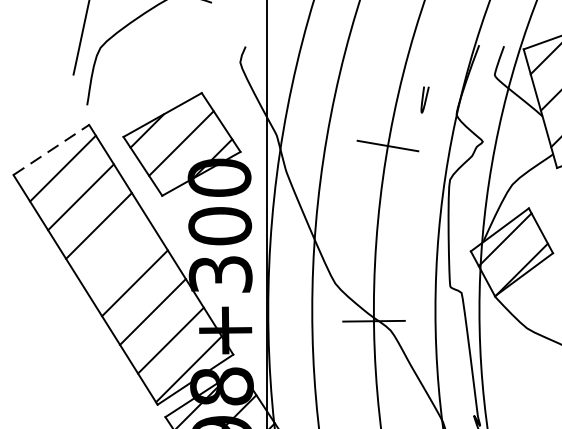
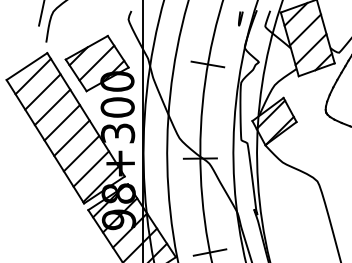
curve: (424, 99) -> (240, 18), moved
line: (52, 149) -> (27, 66), dashed -> solid
line: (115, 254) -> (61, 122), added

